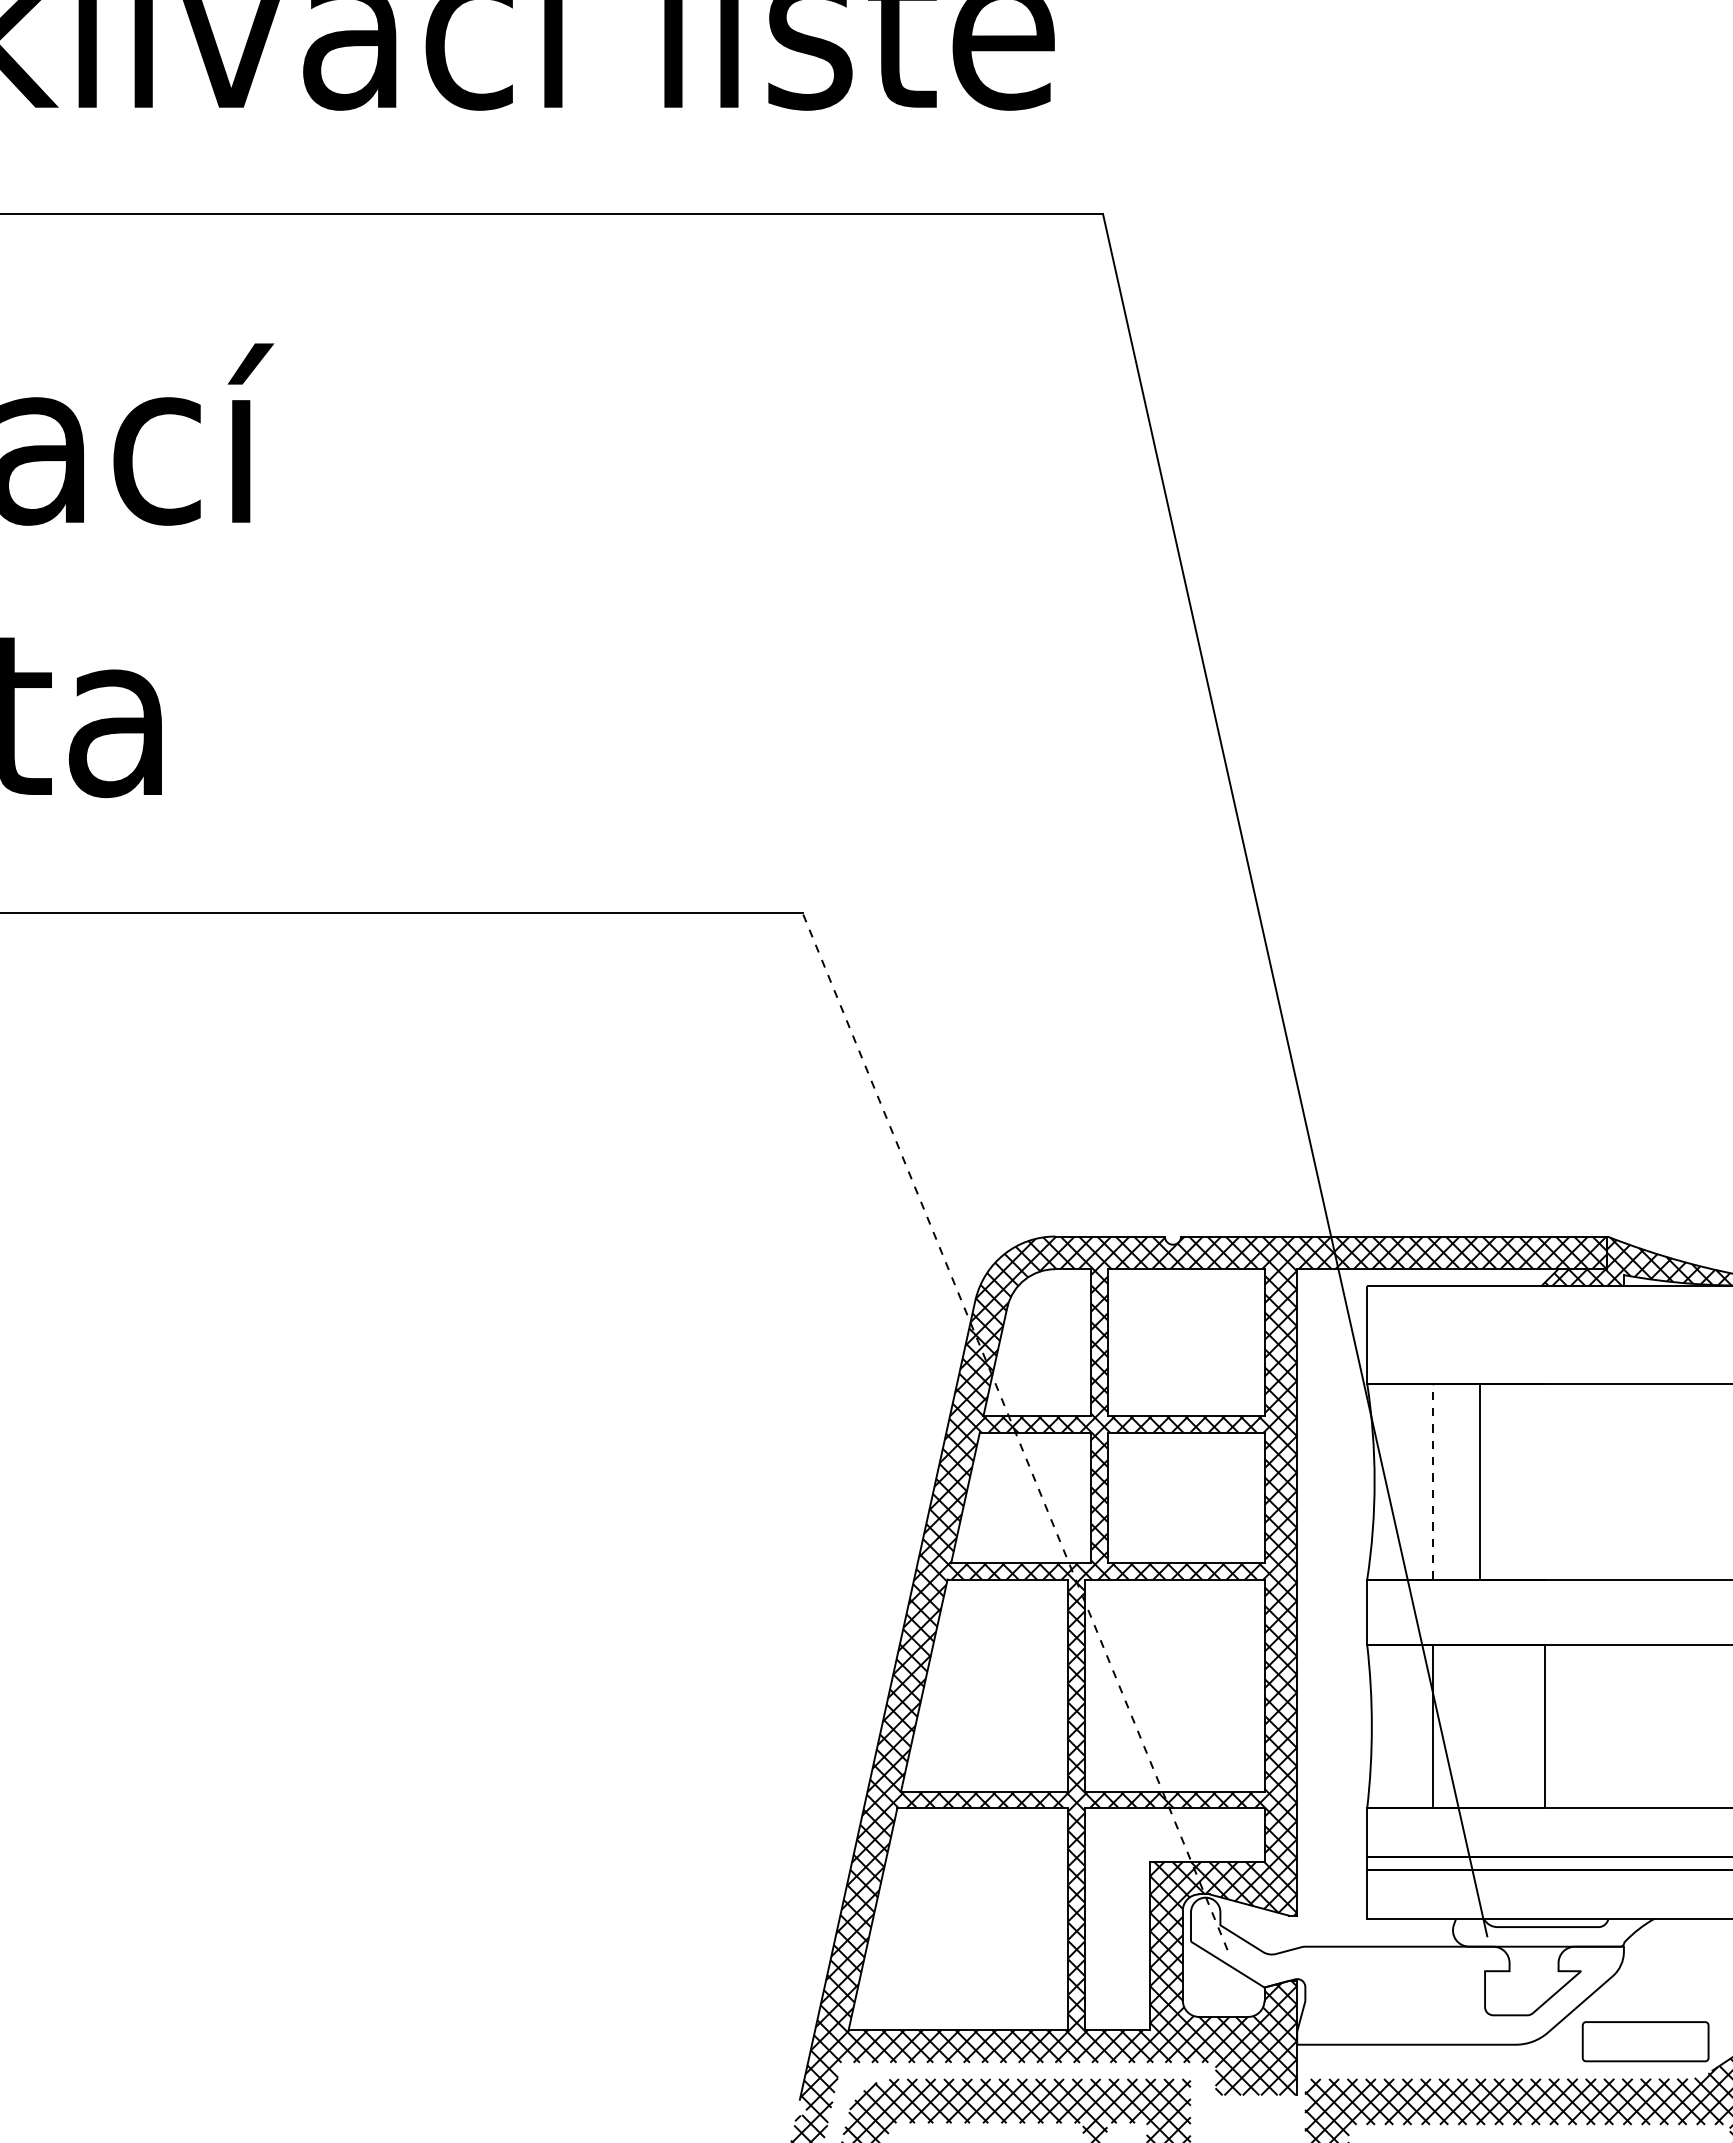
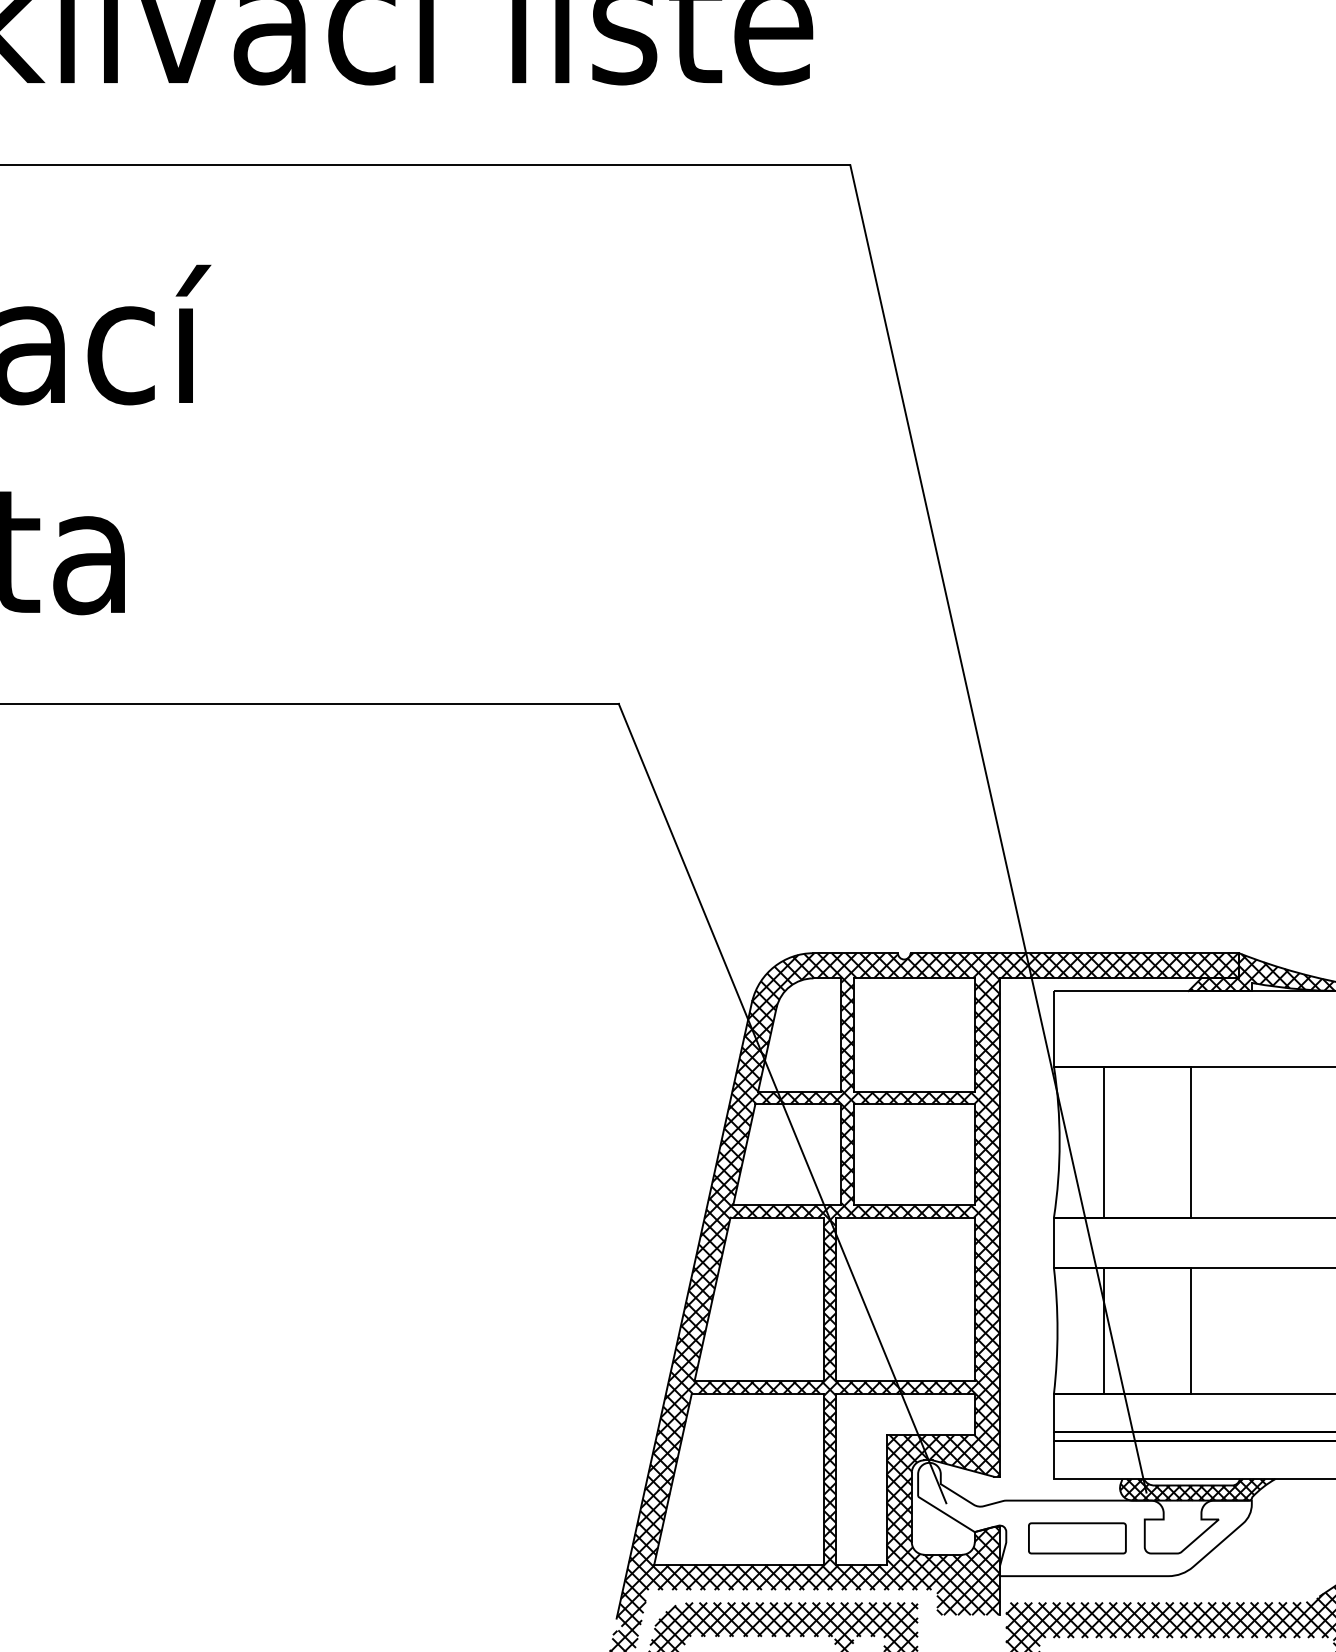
line: (1014, 1431) -> (782, 1103), dashed -> solid
line: (1432, 1481) -> (1104, 1142), dashed -> solid
line: (1480, 1481) -> (1191, 1142), moved
hatch: (1552, 1932) -> (1196, 1489), added
part: (1645, 2041) -> (1077, 1538), moved

